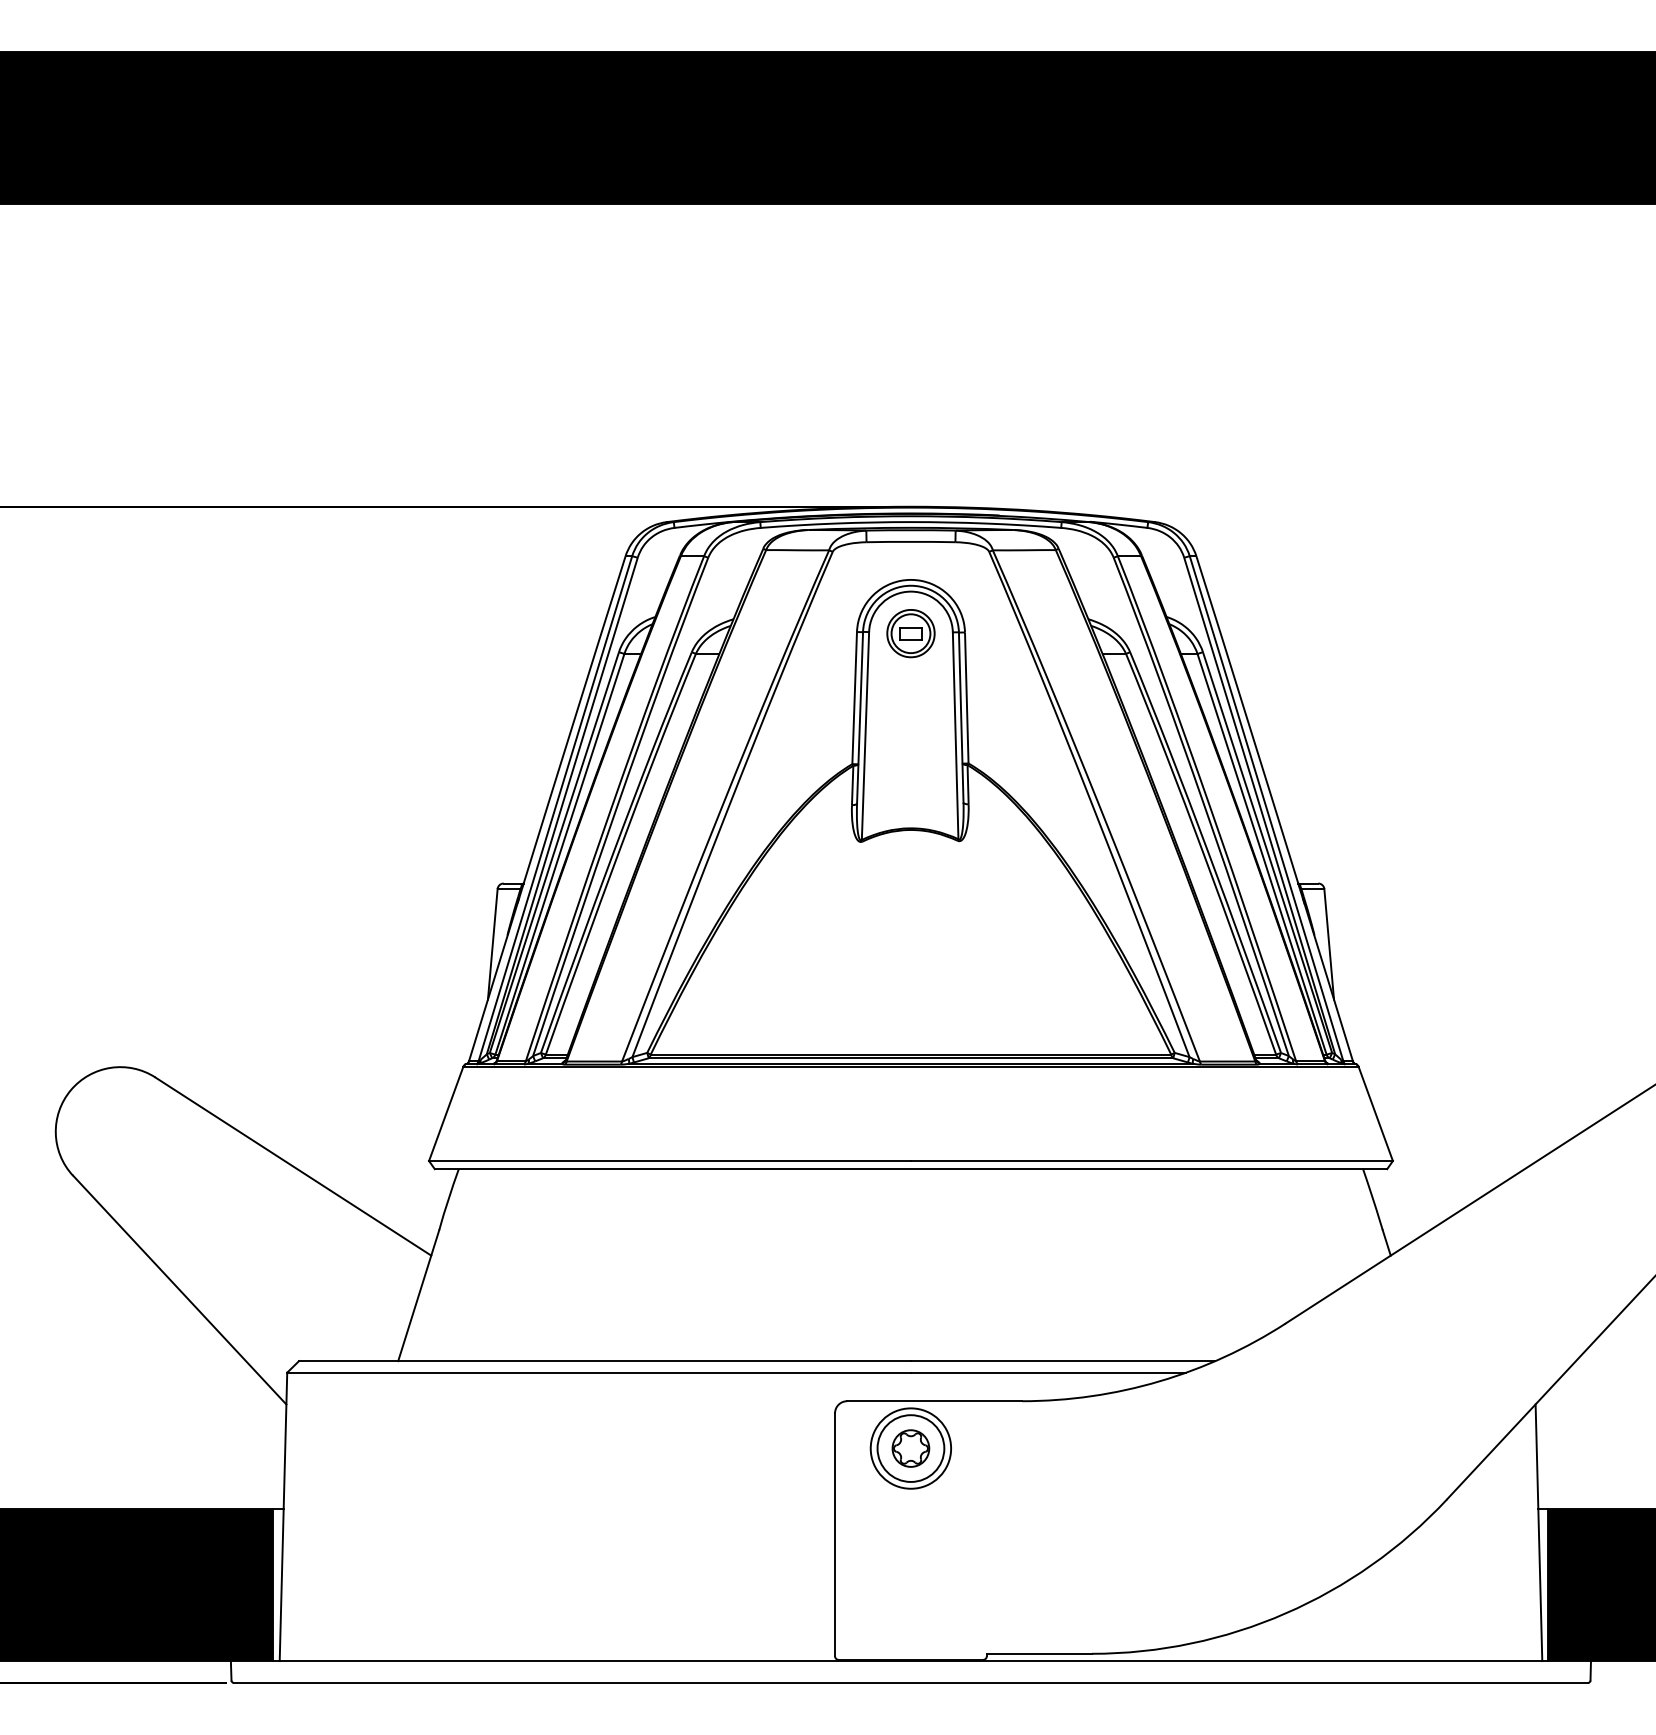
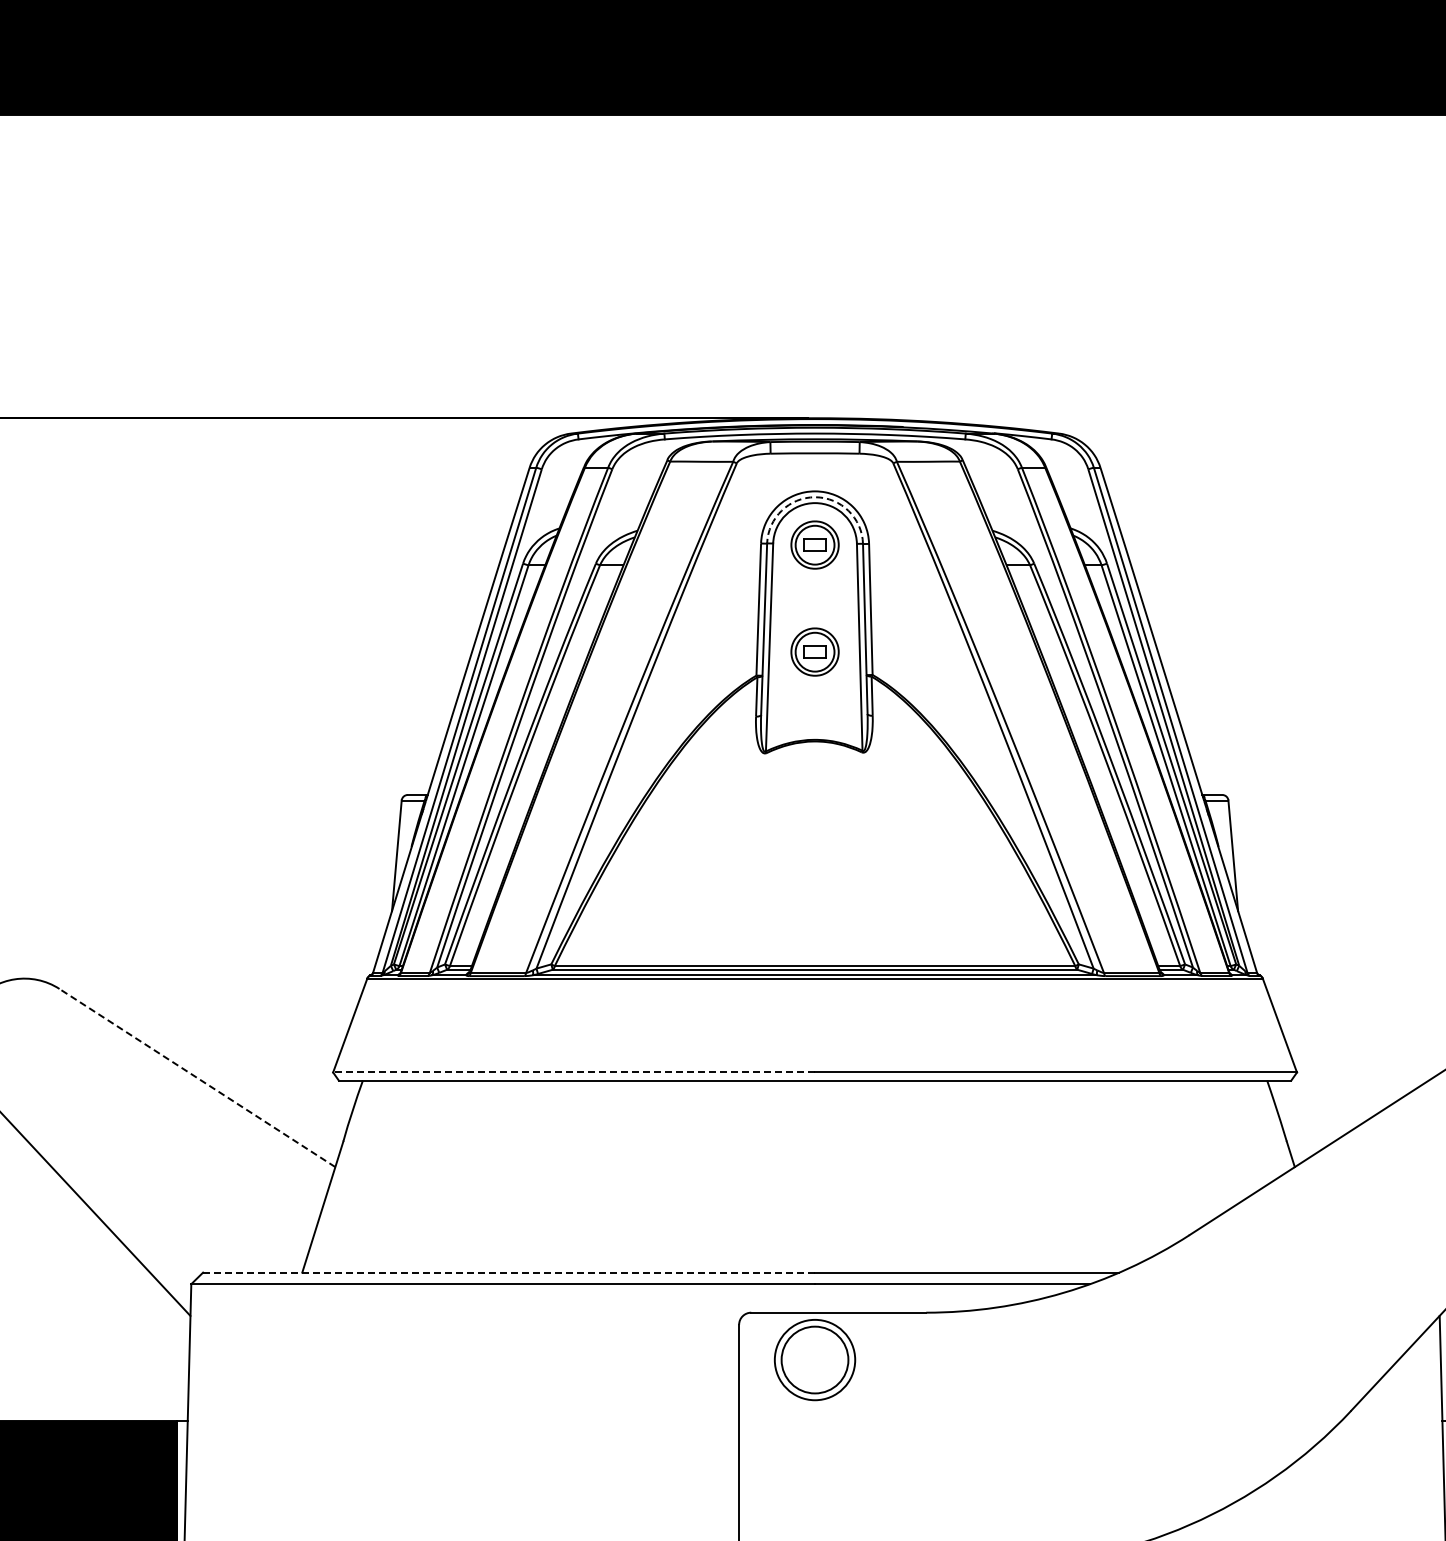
arc: (911, 585) -> (815, 496), solid -> dashed
part: (910, 740) -> (814, 651), added
line: (670, 1161) -> (574, 1072), solid -> dashed
line: (292, 1166) -> (196, 1077), solid -> dashed
line: (604, 1361) -> (508, 1272), solid -> dashed
part: (910, 1448) -> (814, 1359), removed

